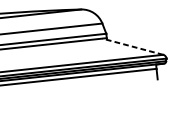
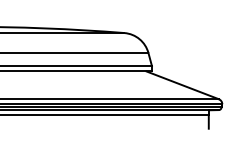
line: (132, 46) -> (182, 85), dashed -> solid

